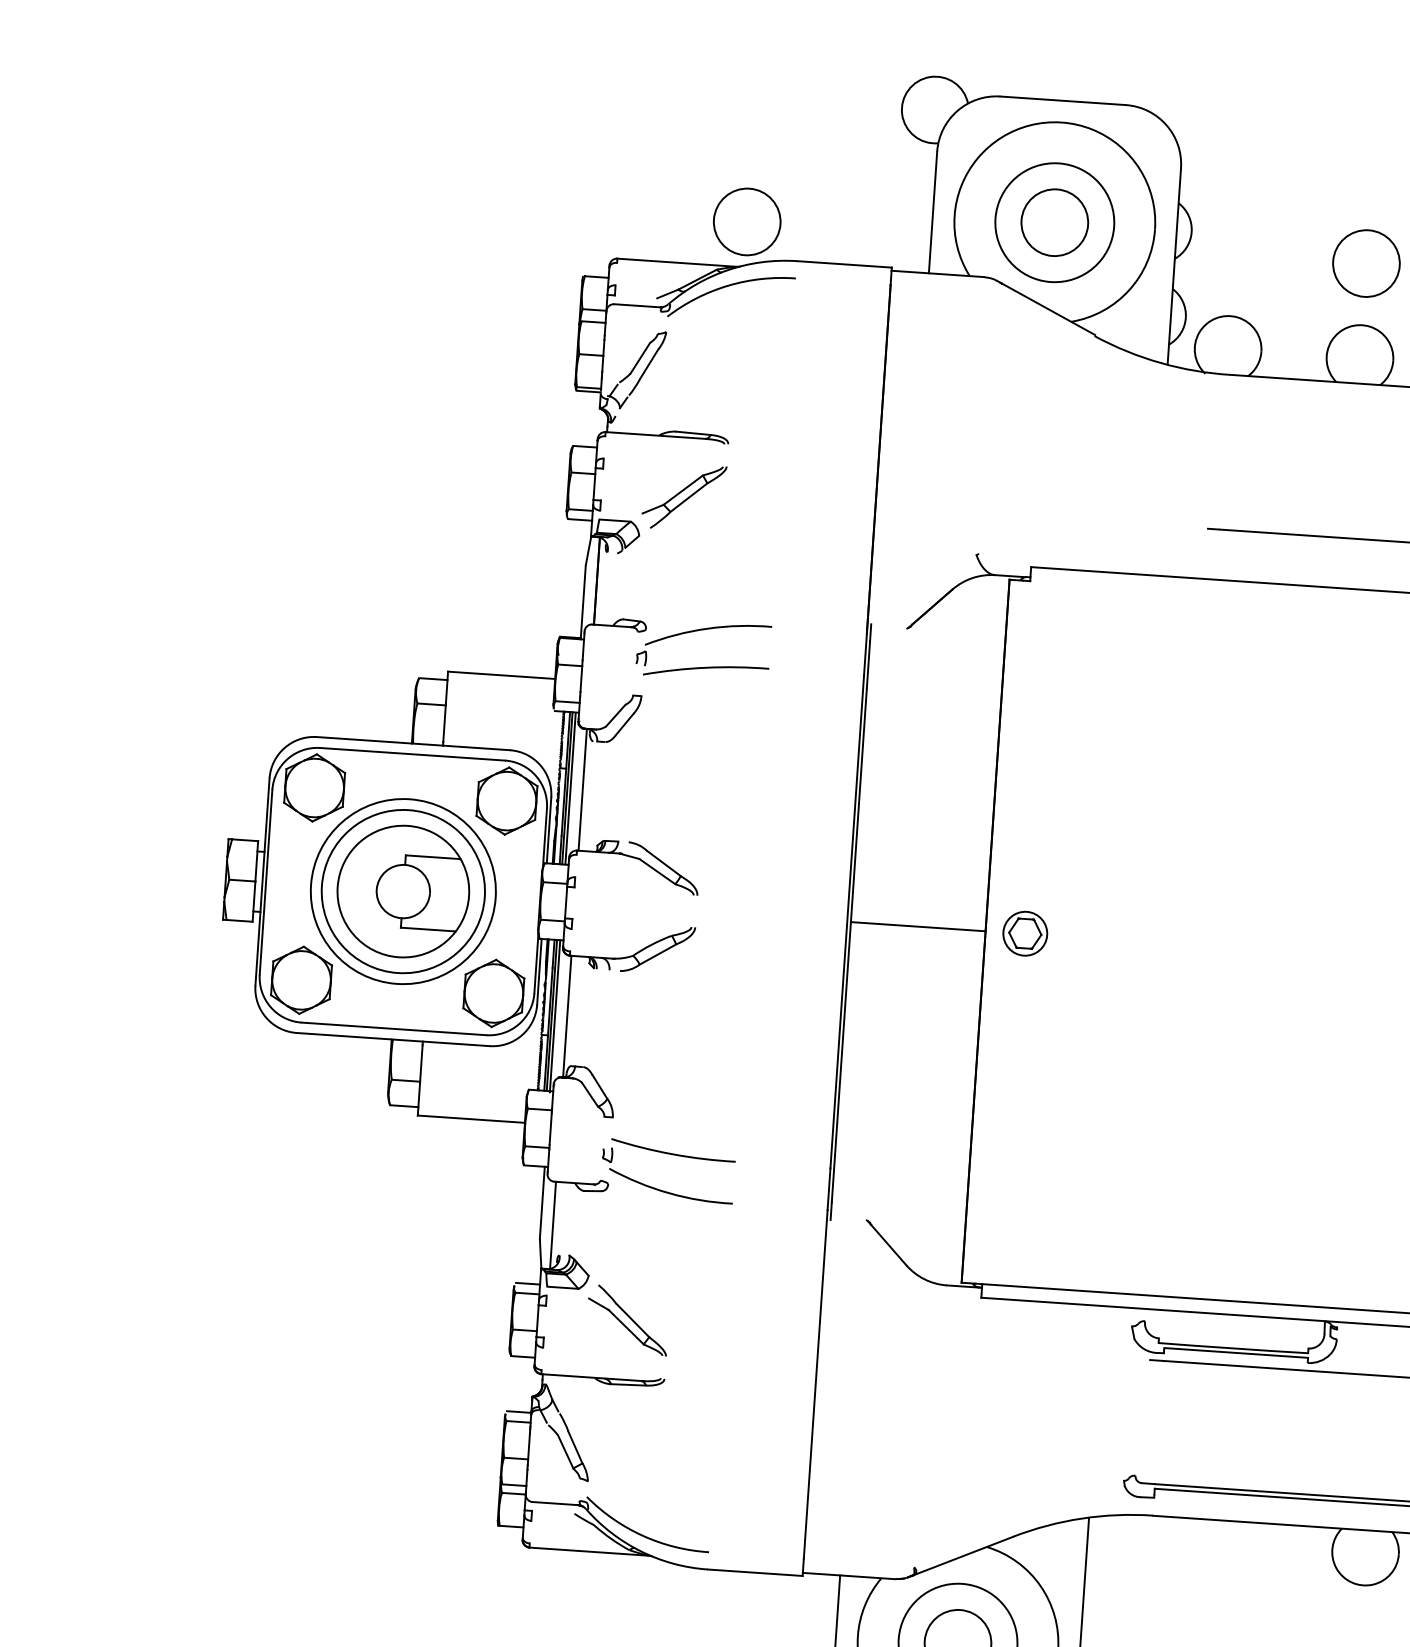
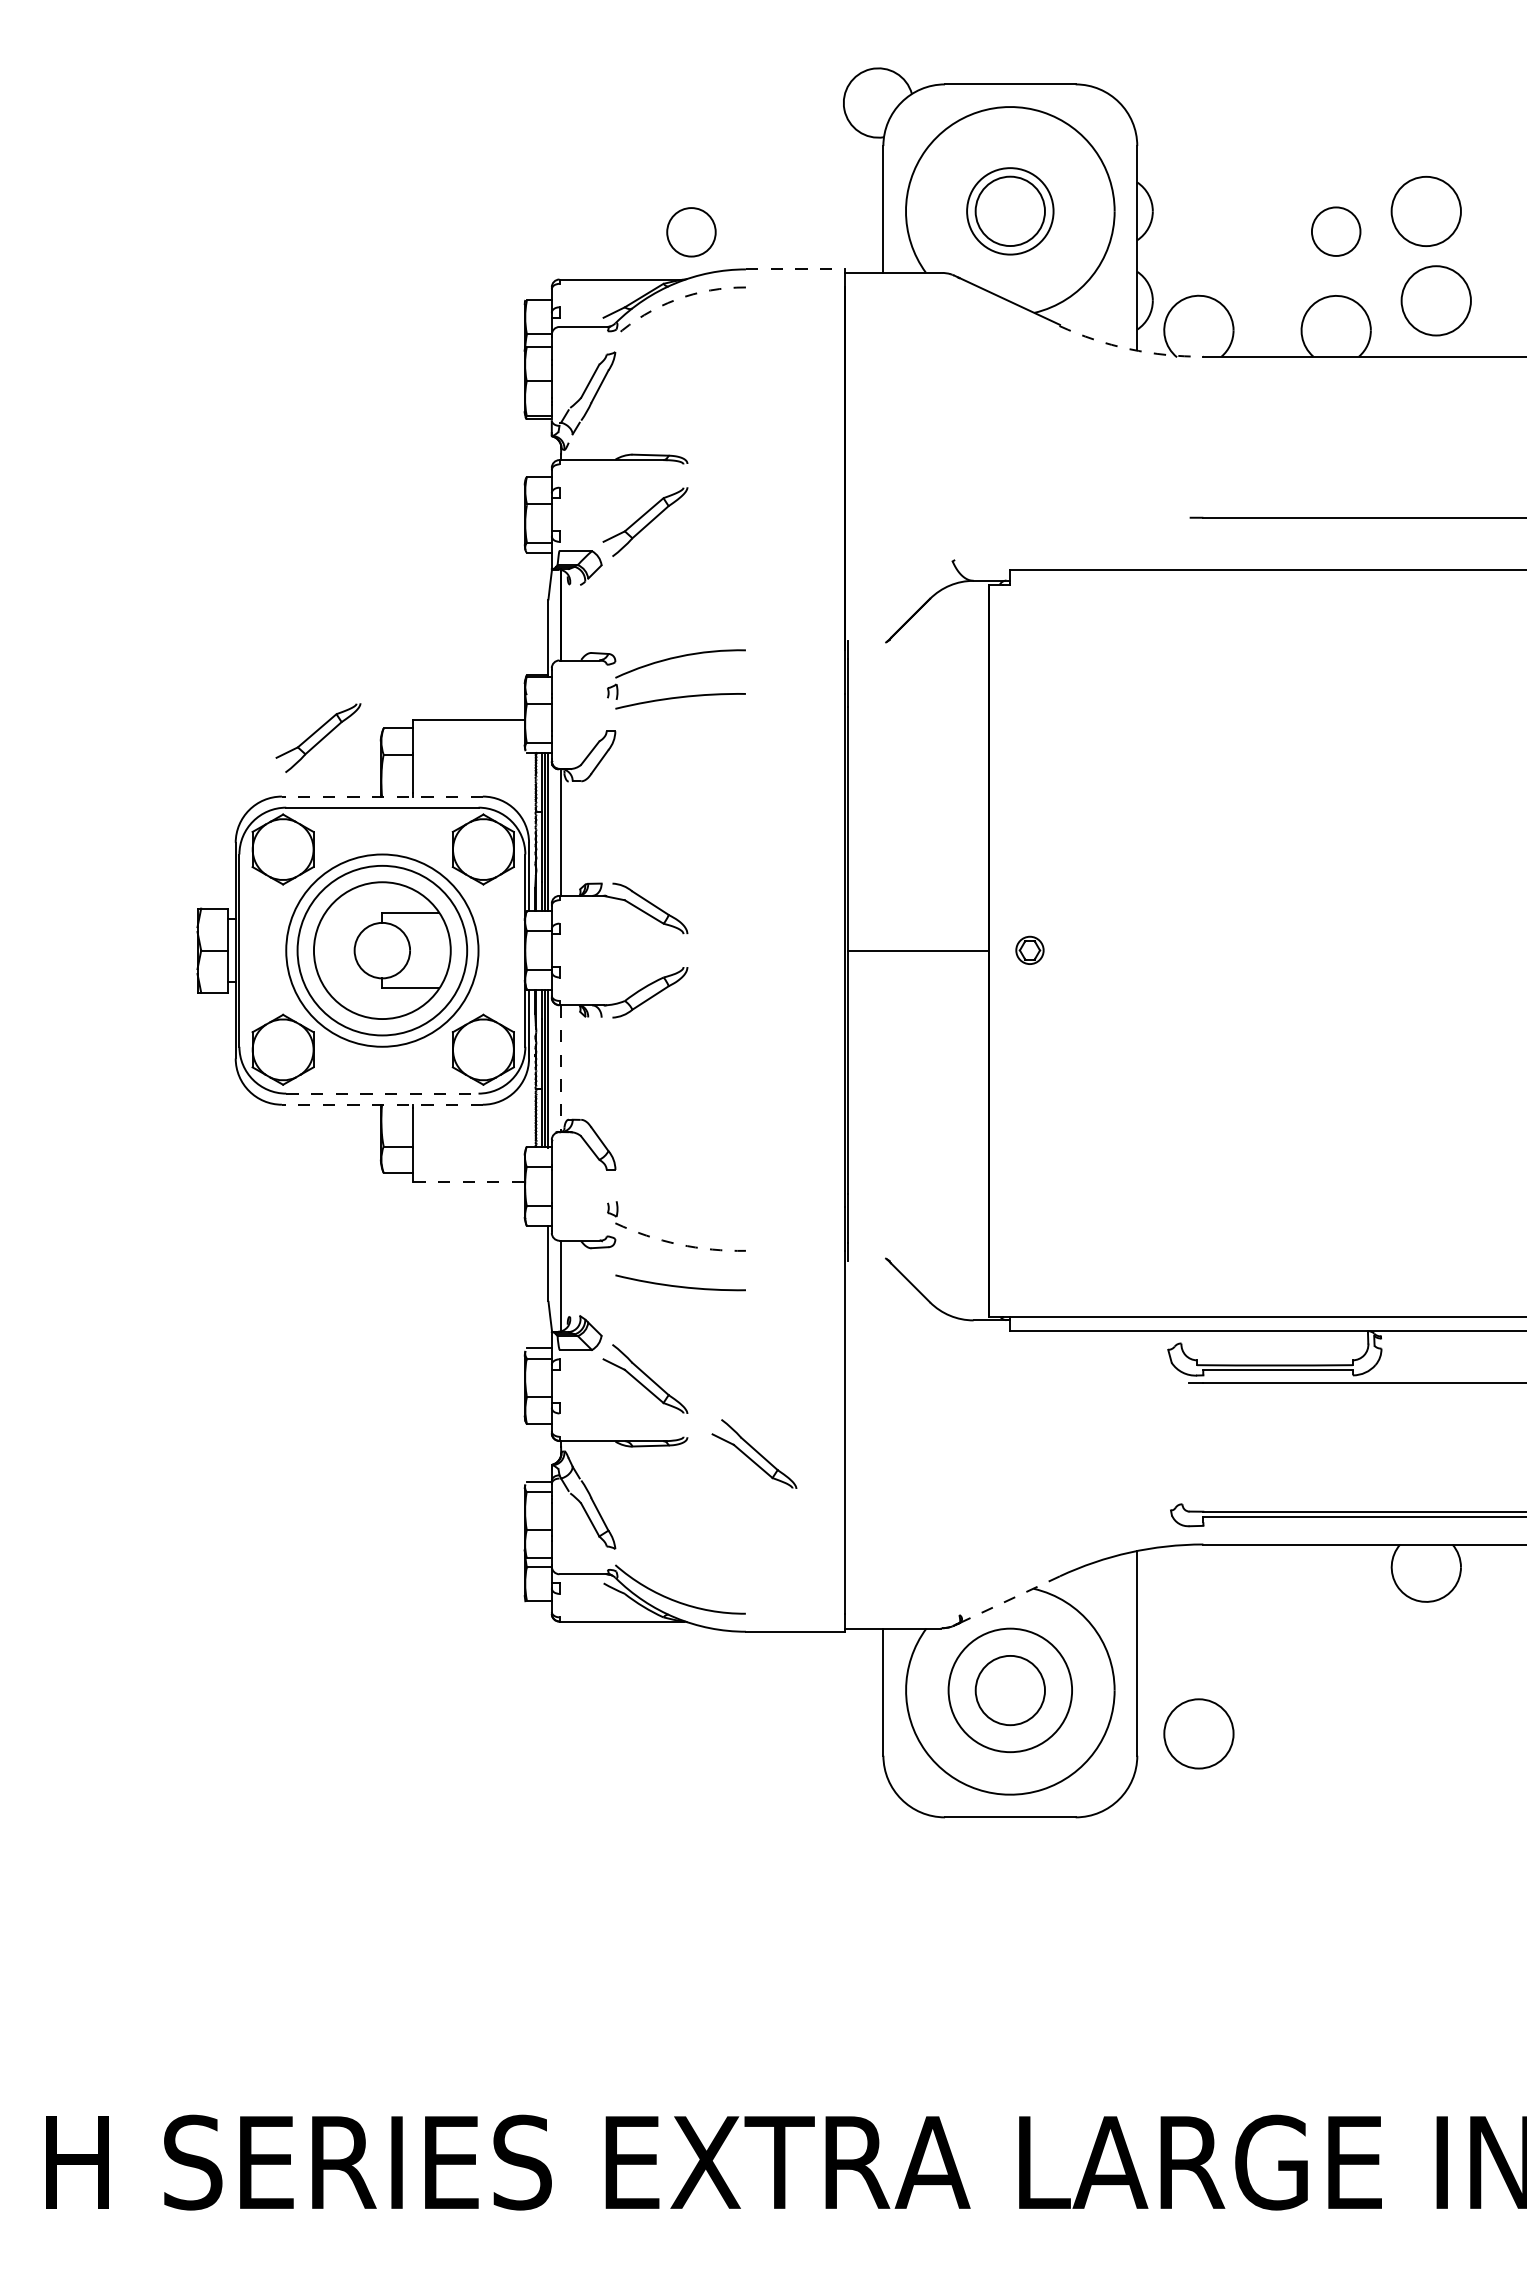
circle: (747, 221) -> (691, 231), size x0.7
circle: (1054, 222) -> (1010, 211), size x0.7
circle: (1365, 263) -> (1335, 231), size x0.7
line: (844, 264) -> (795, 269), solid -> dashed
arc: (728, 285) -> (676, 299), solid -> dashed
arc: (1160, 363) -> (1129, 349), solid -> dashed
part: (355, 682) -> (318, 737), added
line: (412, 743) -> (381, 796), solid -> dashed
part: (1024, 933) -> (1029, 950), size x0.6
line: (567, 1017) -> (561, 1069), solid -> dashed
line: (394, 1028) -> (382, 1093), solid -> dashed
line: (392, 1039) -> (381, 1104), solid -> dashed
line: (470, 1118) -> (468, 1181), solid -> dashed
arc: (672, 1152) -> (679, 1285), moved
arc: (669, 1193) -> (679, 1244), solid -> dashed
part: (727, 1398) -> (754, 1453), added
line: (963, 1555) -> (1009, 1599), solid -> dashed

